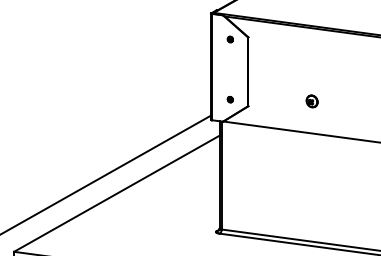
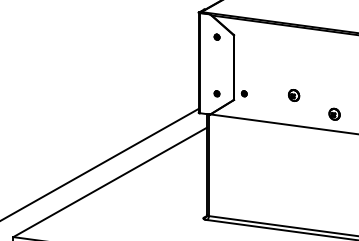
part: (258, 99) -> (243, 93), added
part: (354, 121) -> (333, 114), added

